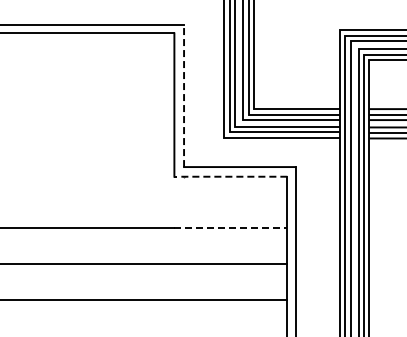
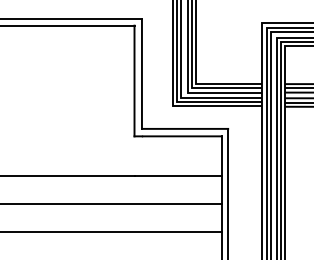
line: (184, 96) -> (142, 74), dashed -> solid
line: (230, 176) -> (177, 136), dashed -> solid
line: (231, 227) -> (178, 175), dashed -> solid

